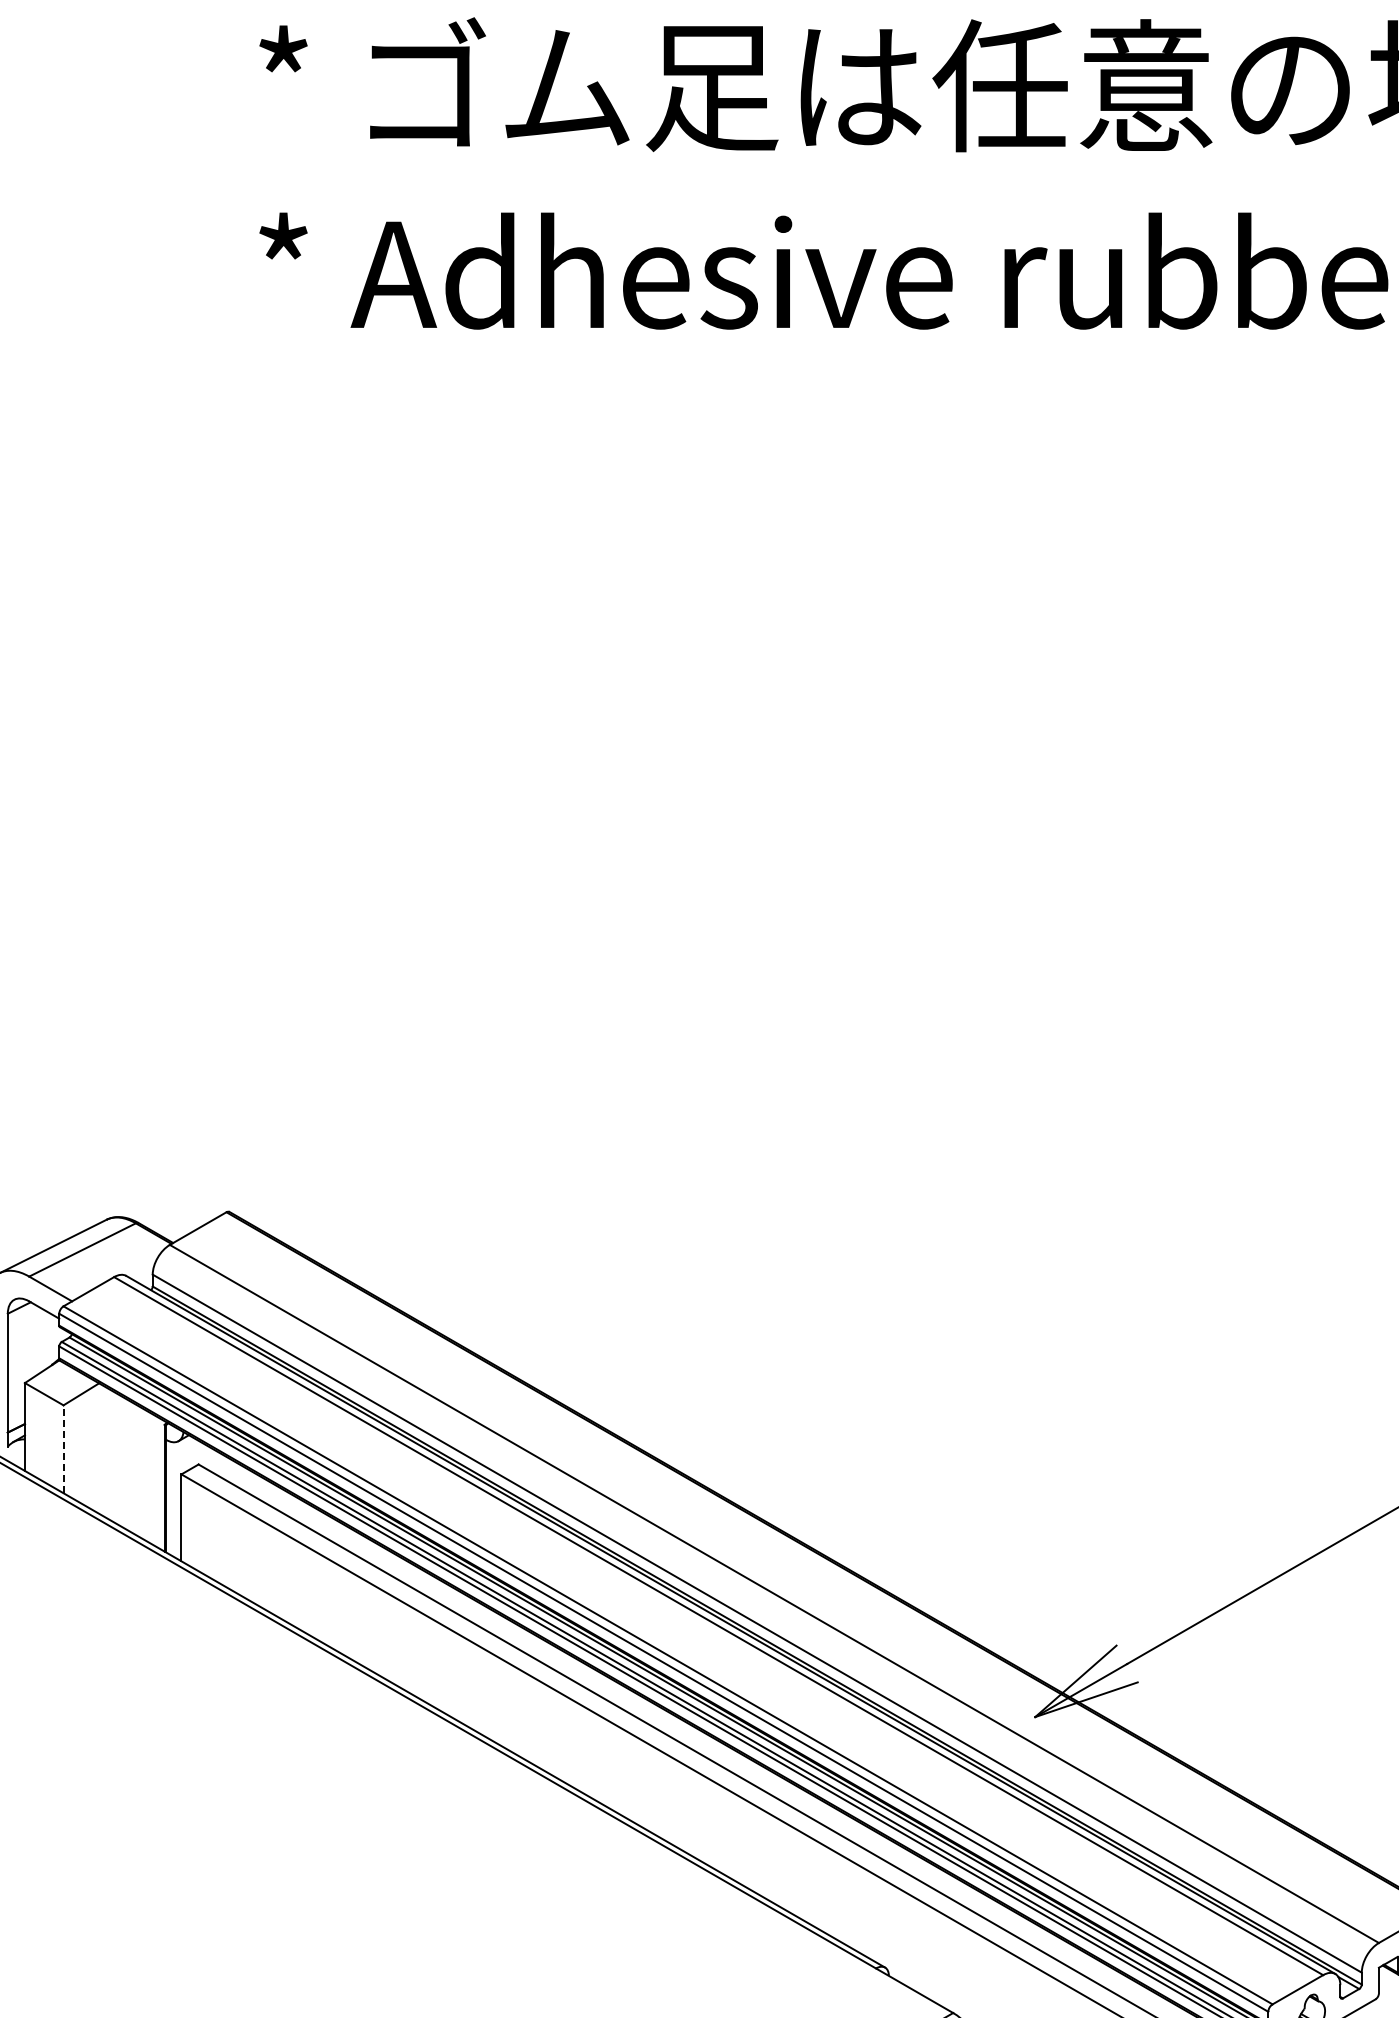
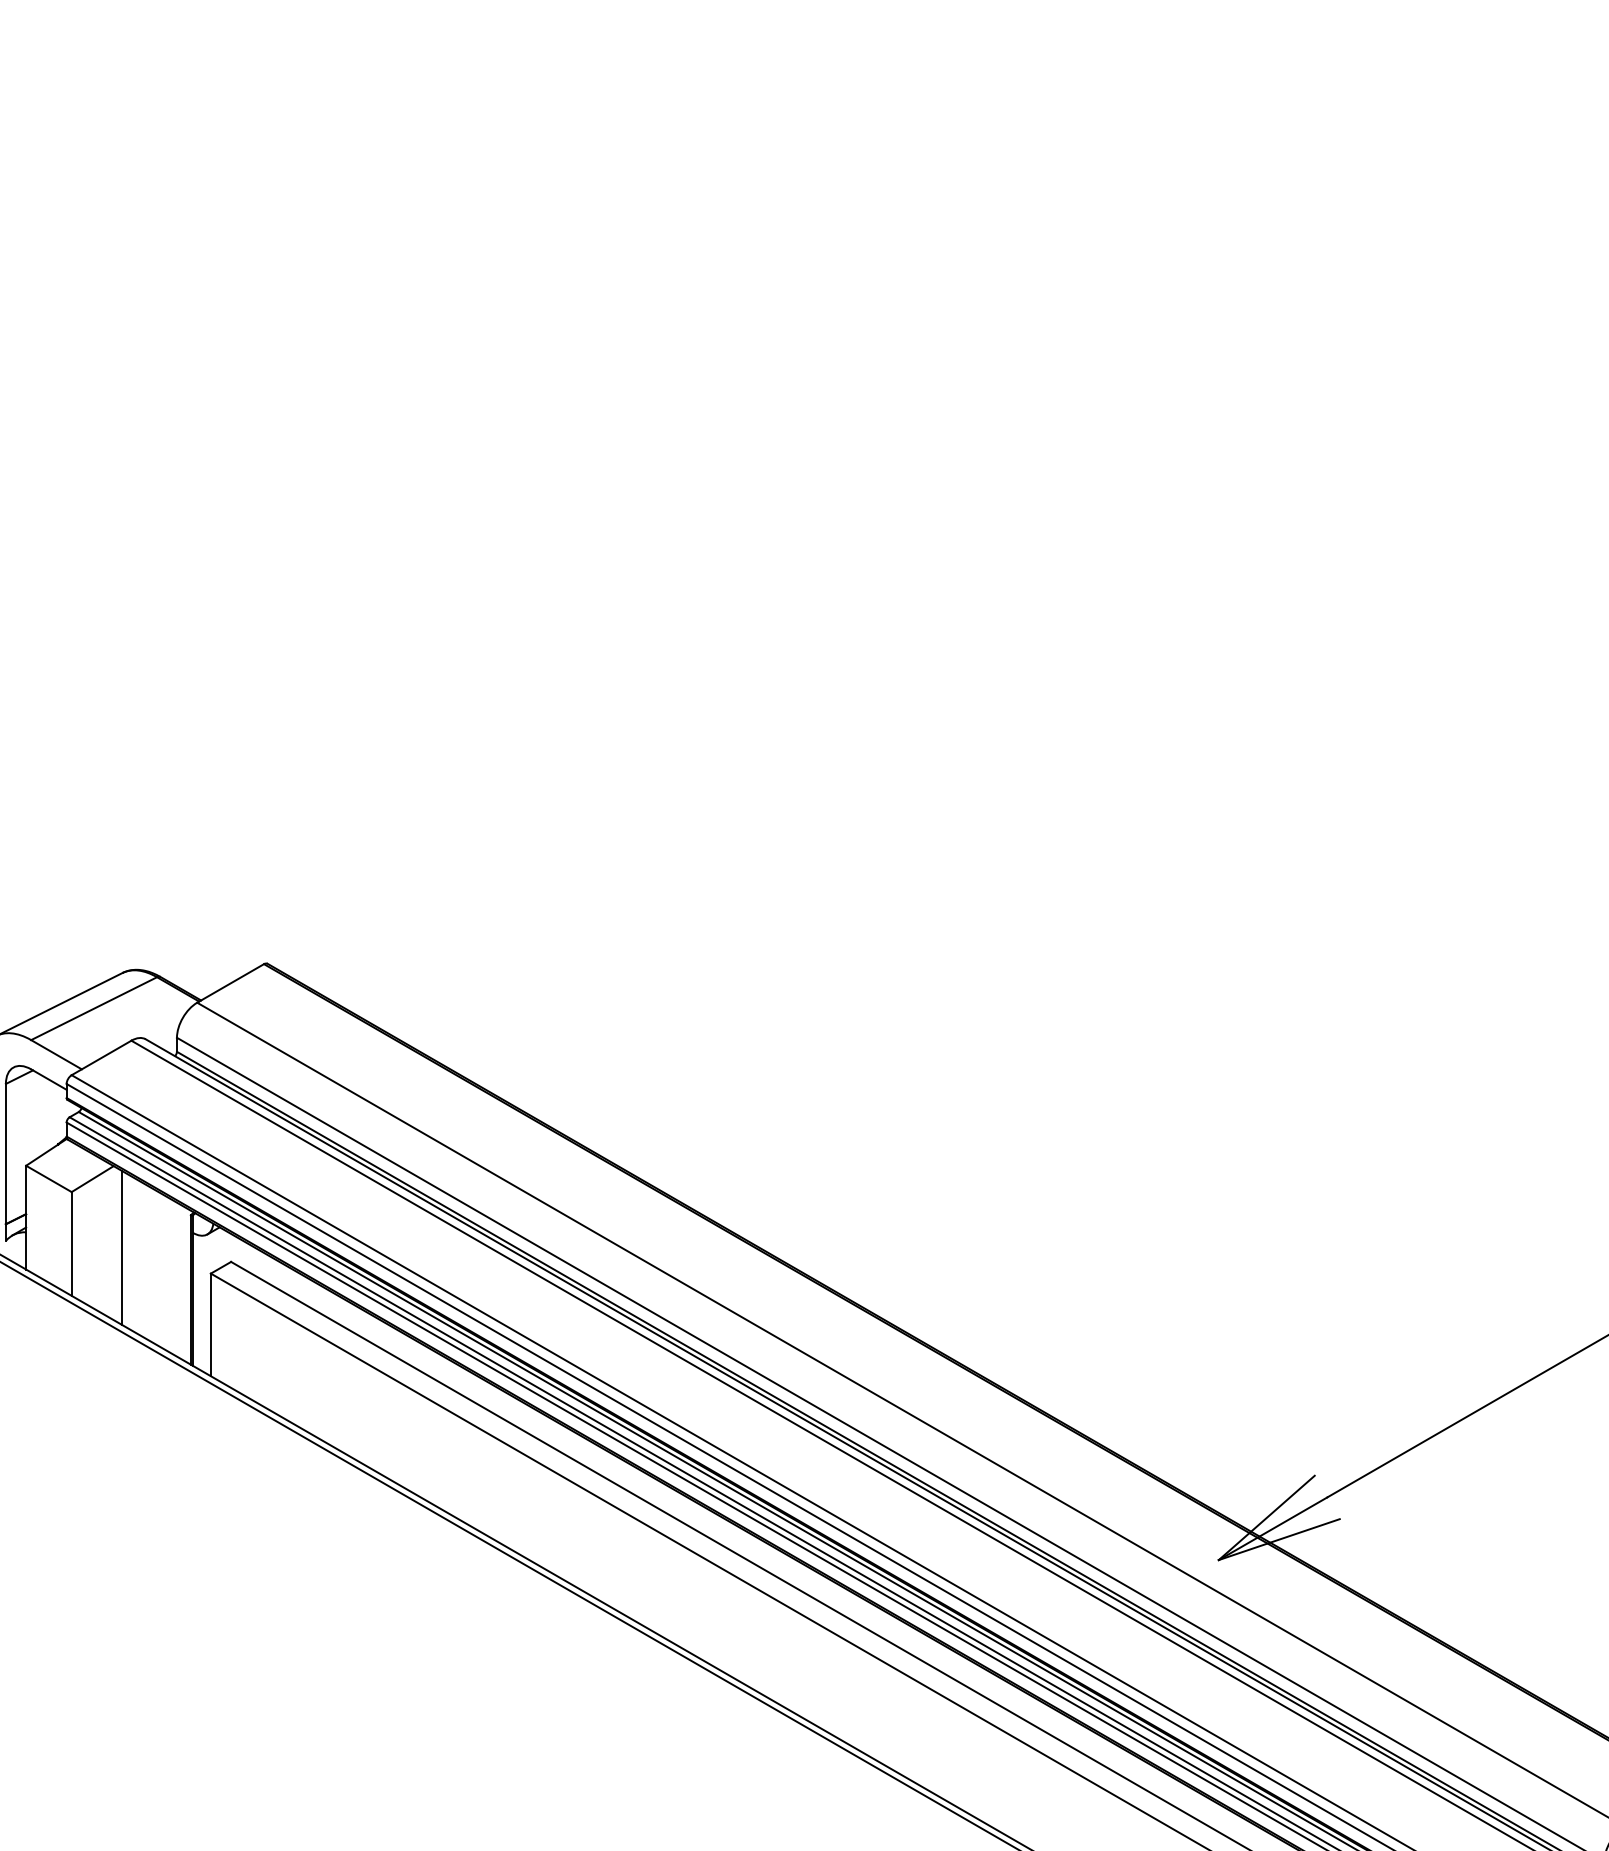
line: (63, 1449) -> (71, 1244), dashed -> solid
line: (106, 1452) -> (122, 1247), added

